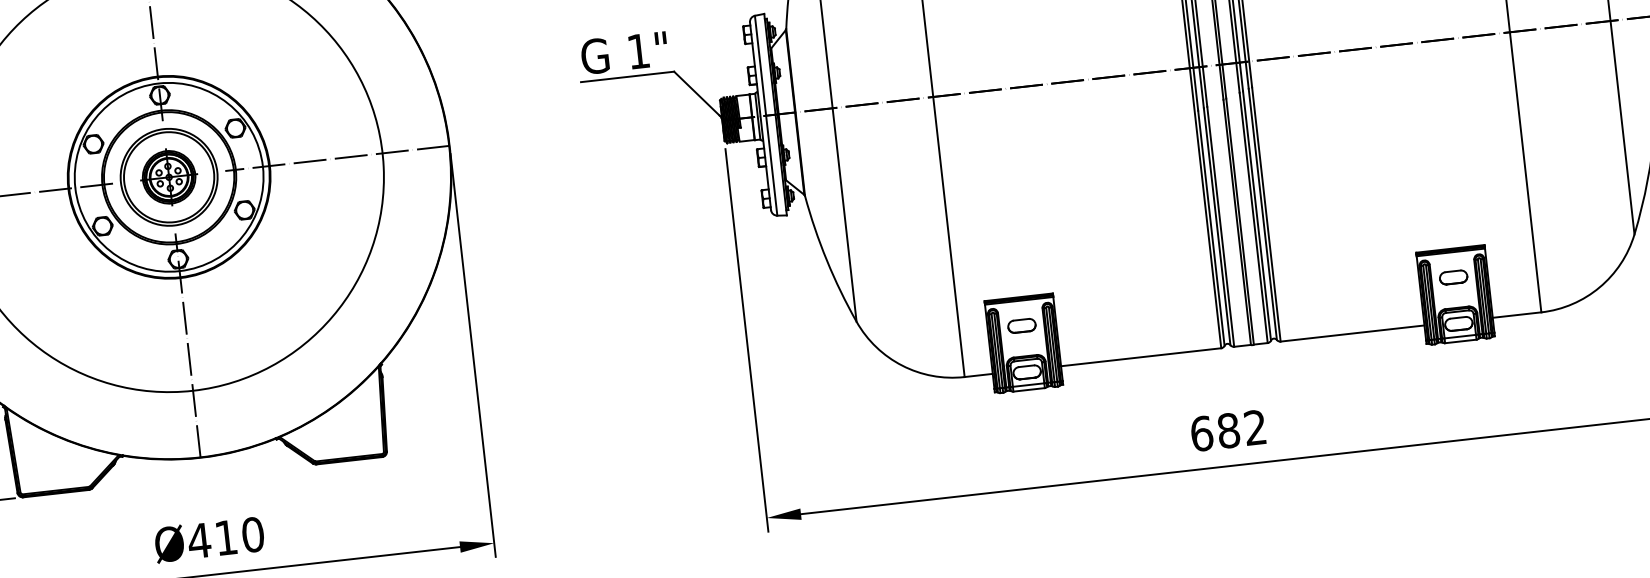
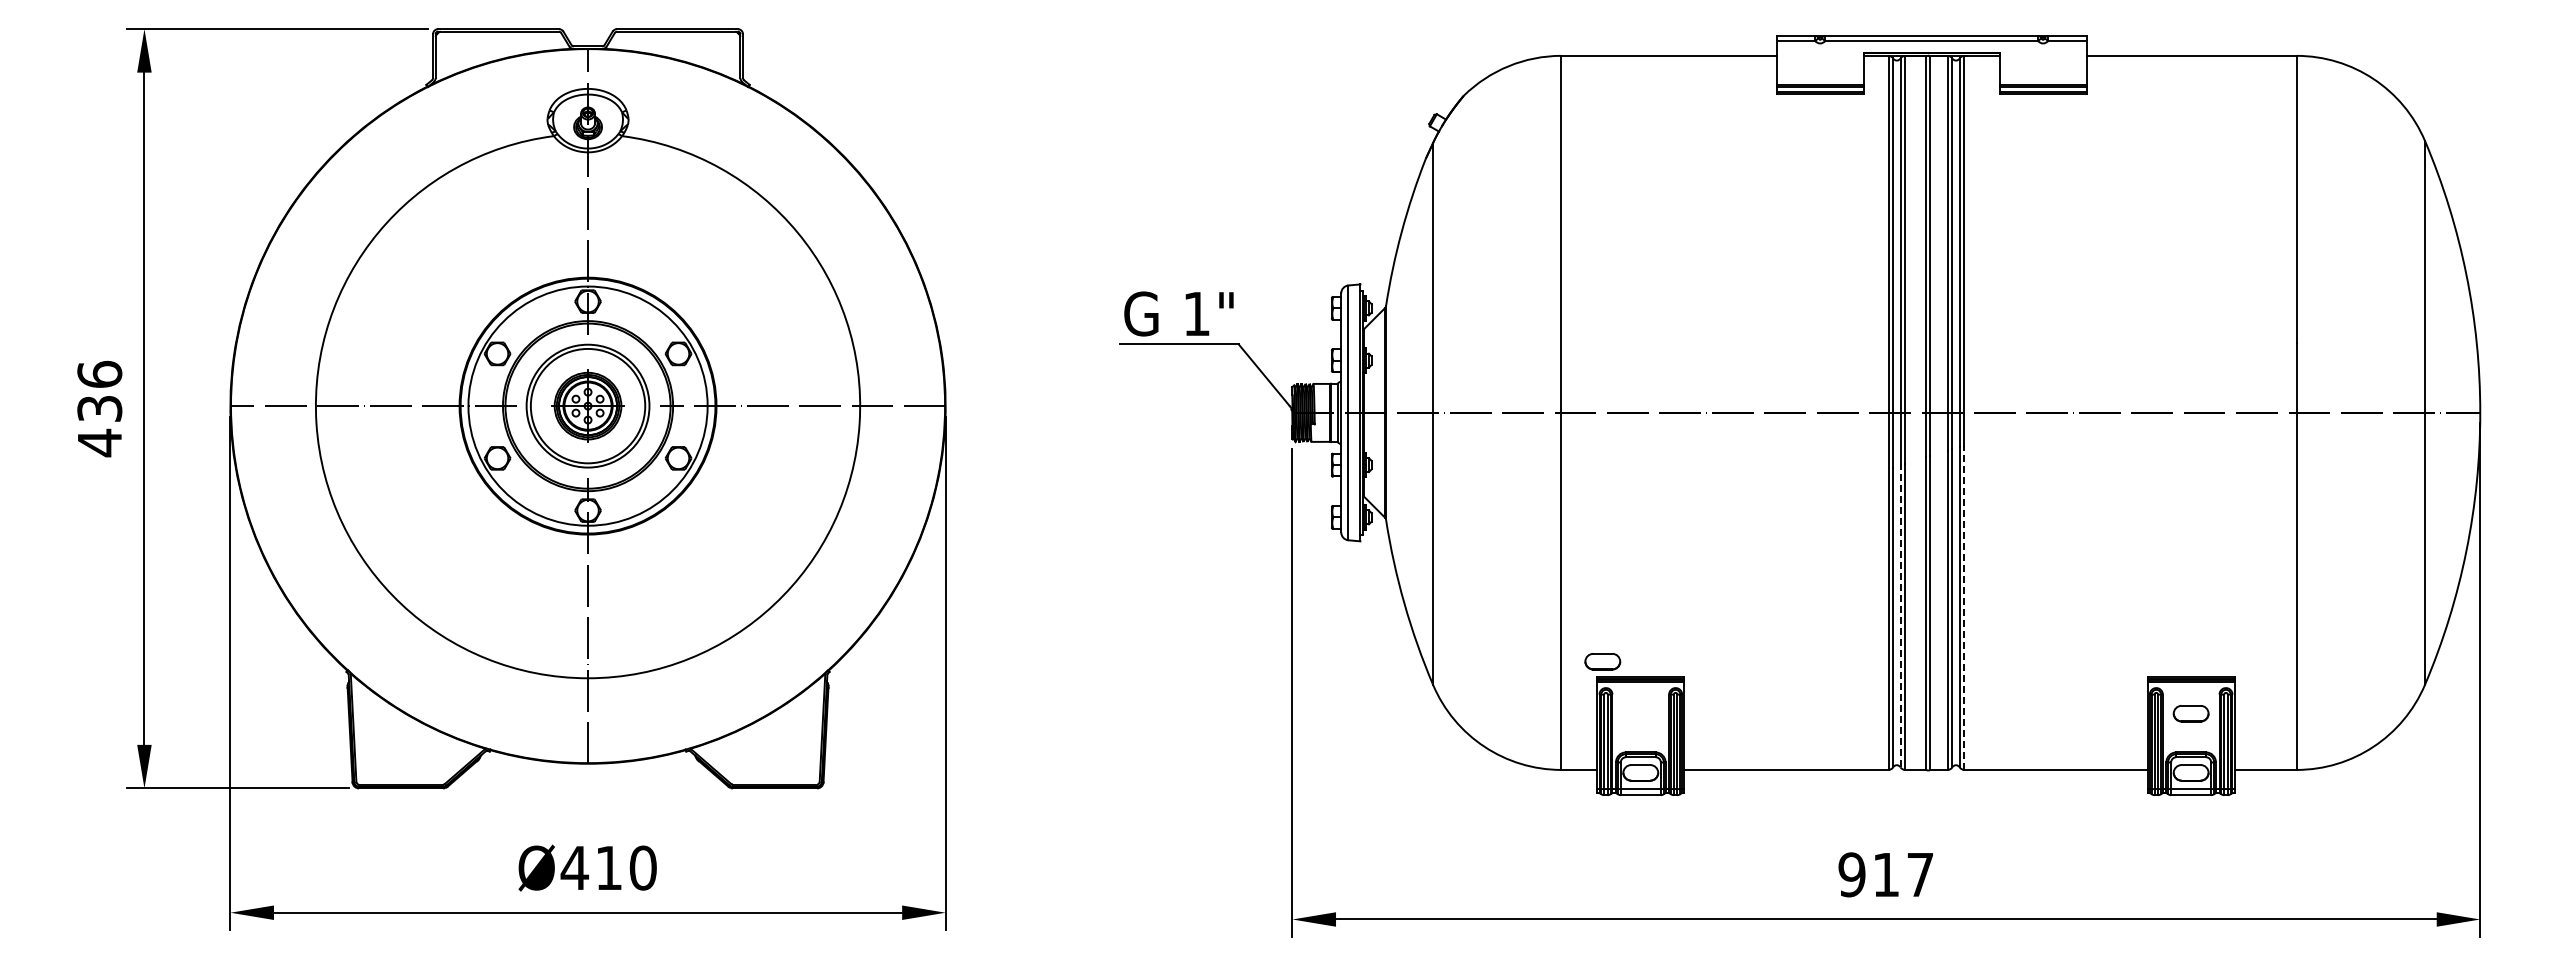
line: (1266, 214) -> (1964, 607), solid -> dashed
line: (1217, 226) -> (1900, 615), solid -> dashed
part: (1021, 325) -> (1602, 661), moved
text: (1228, 430) -> (1885, 874), 682 -> 917

